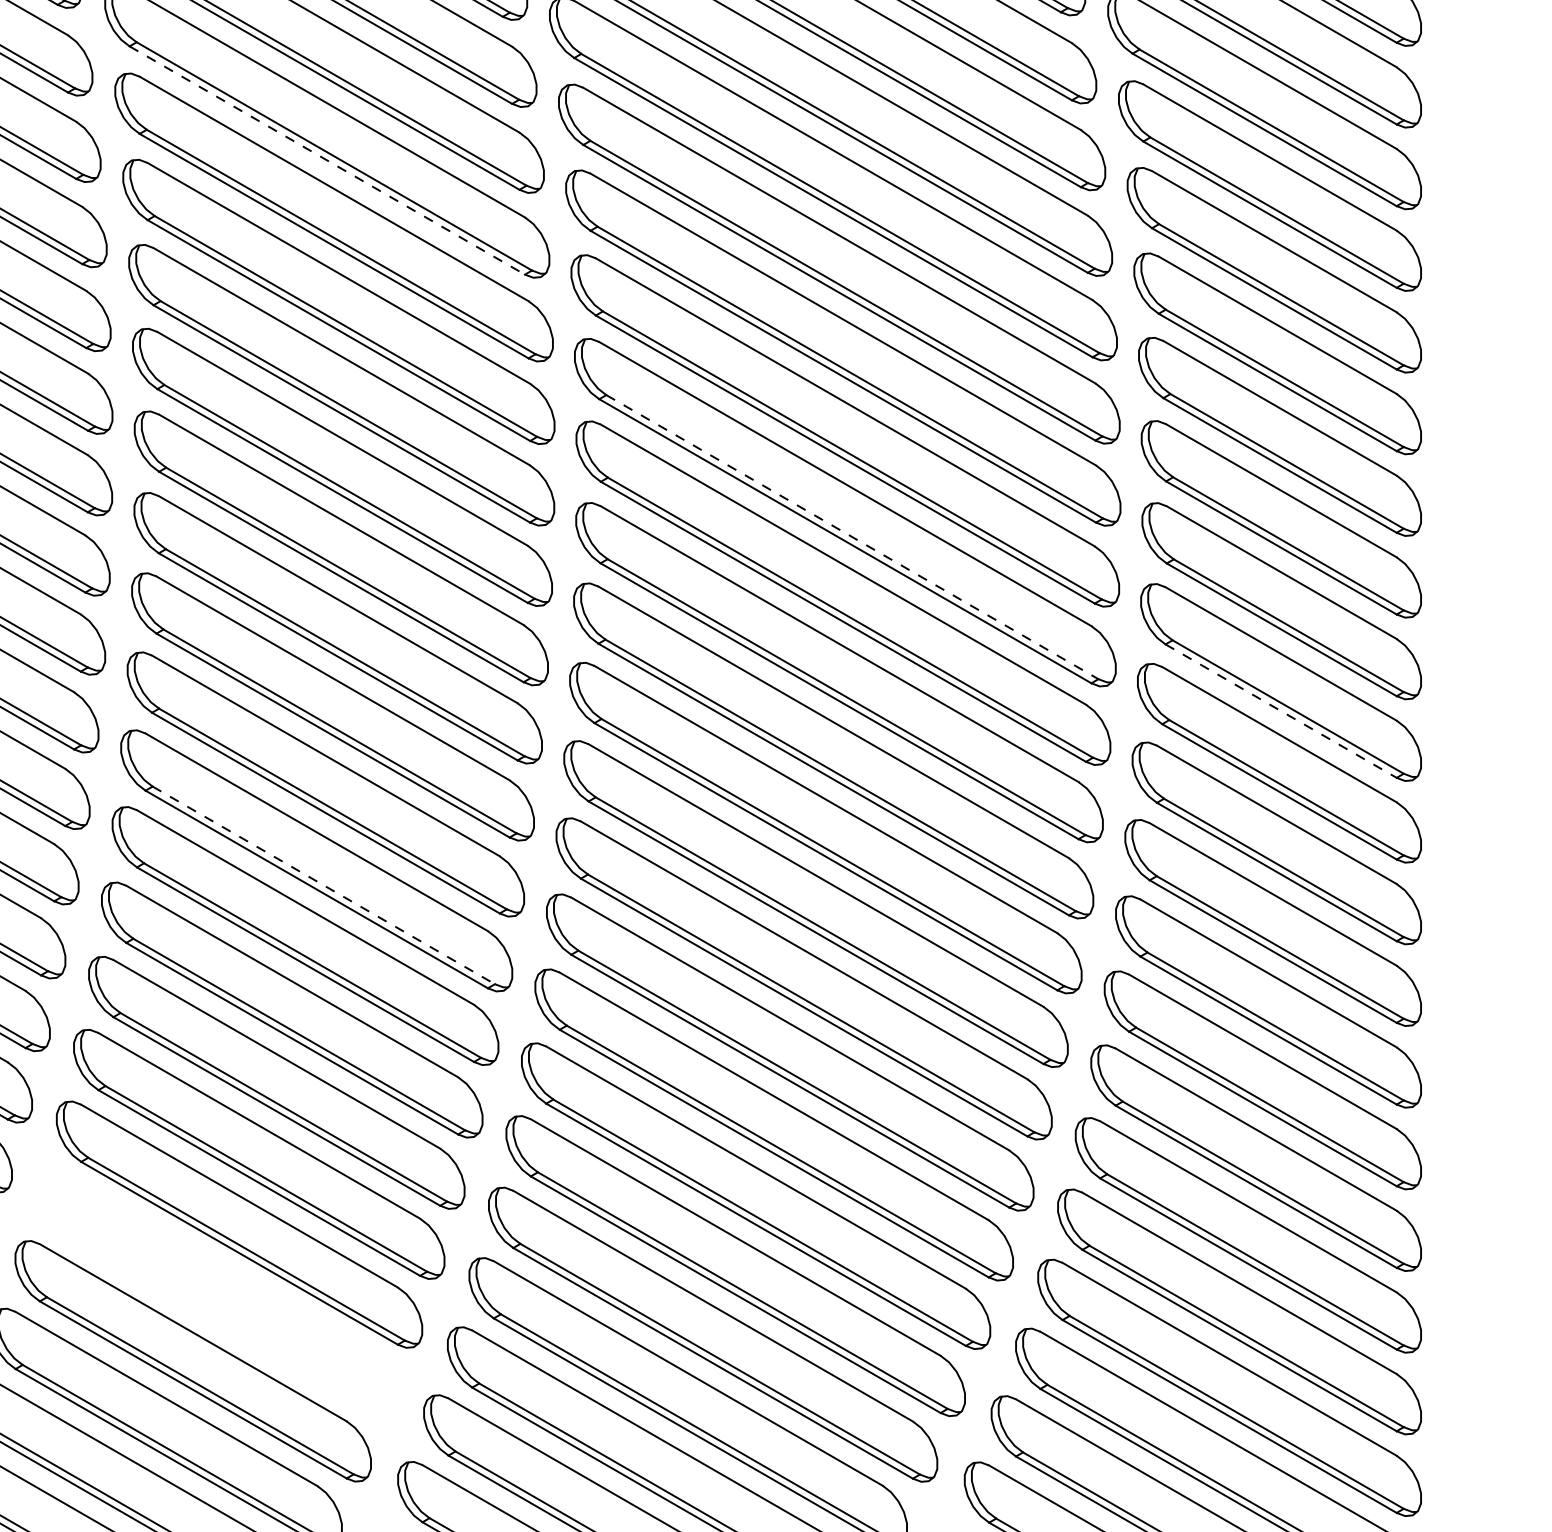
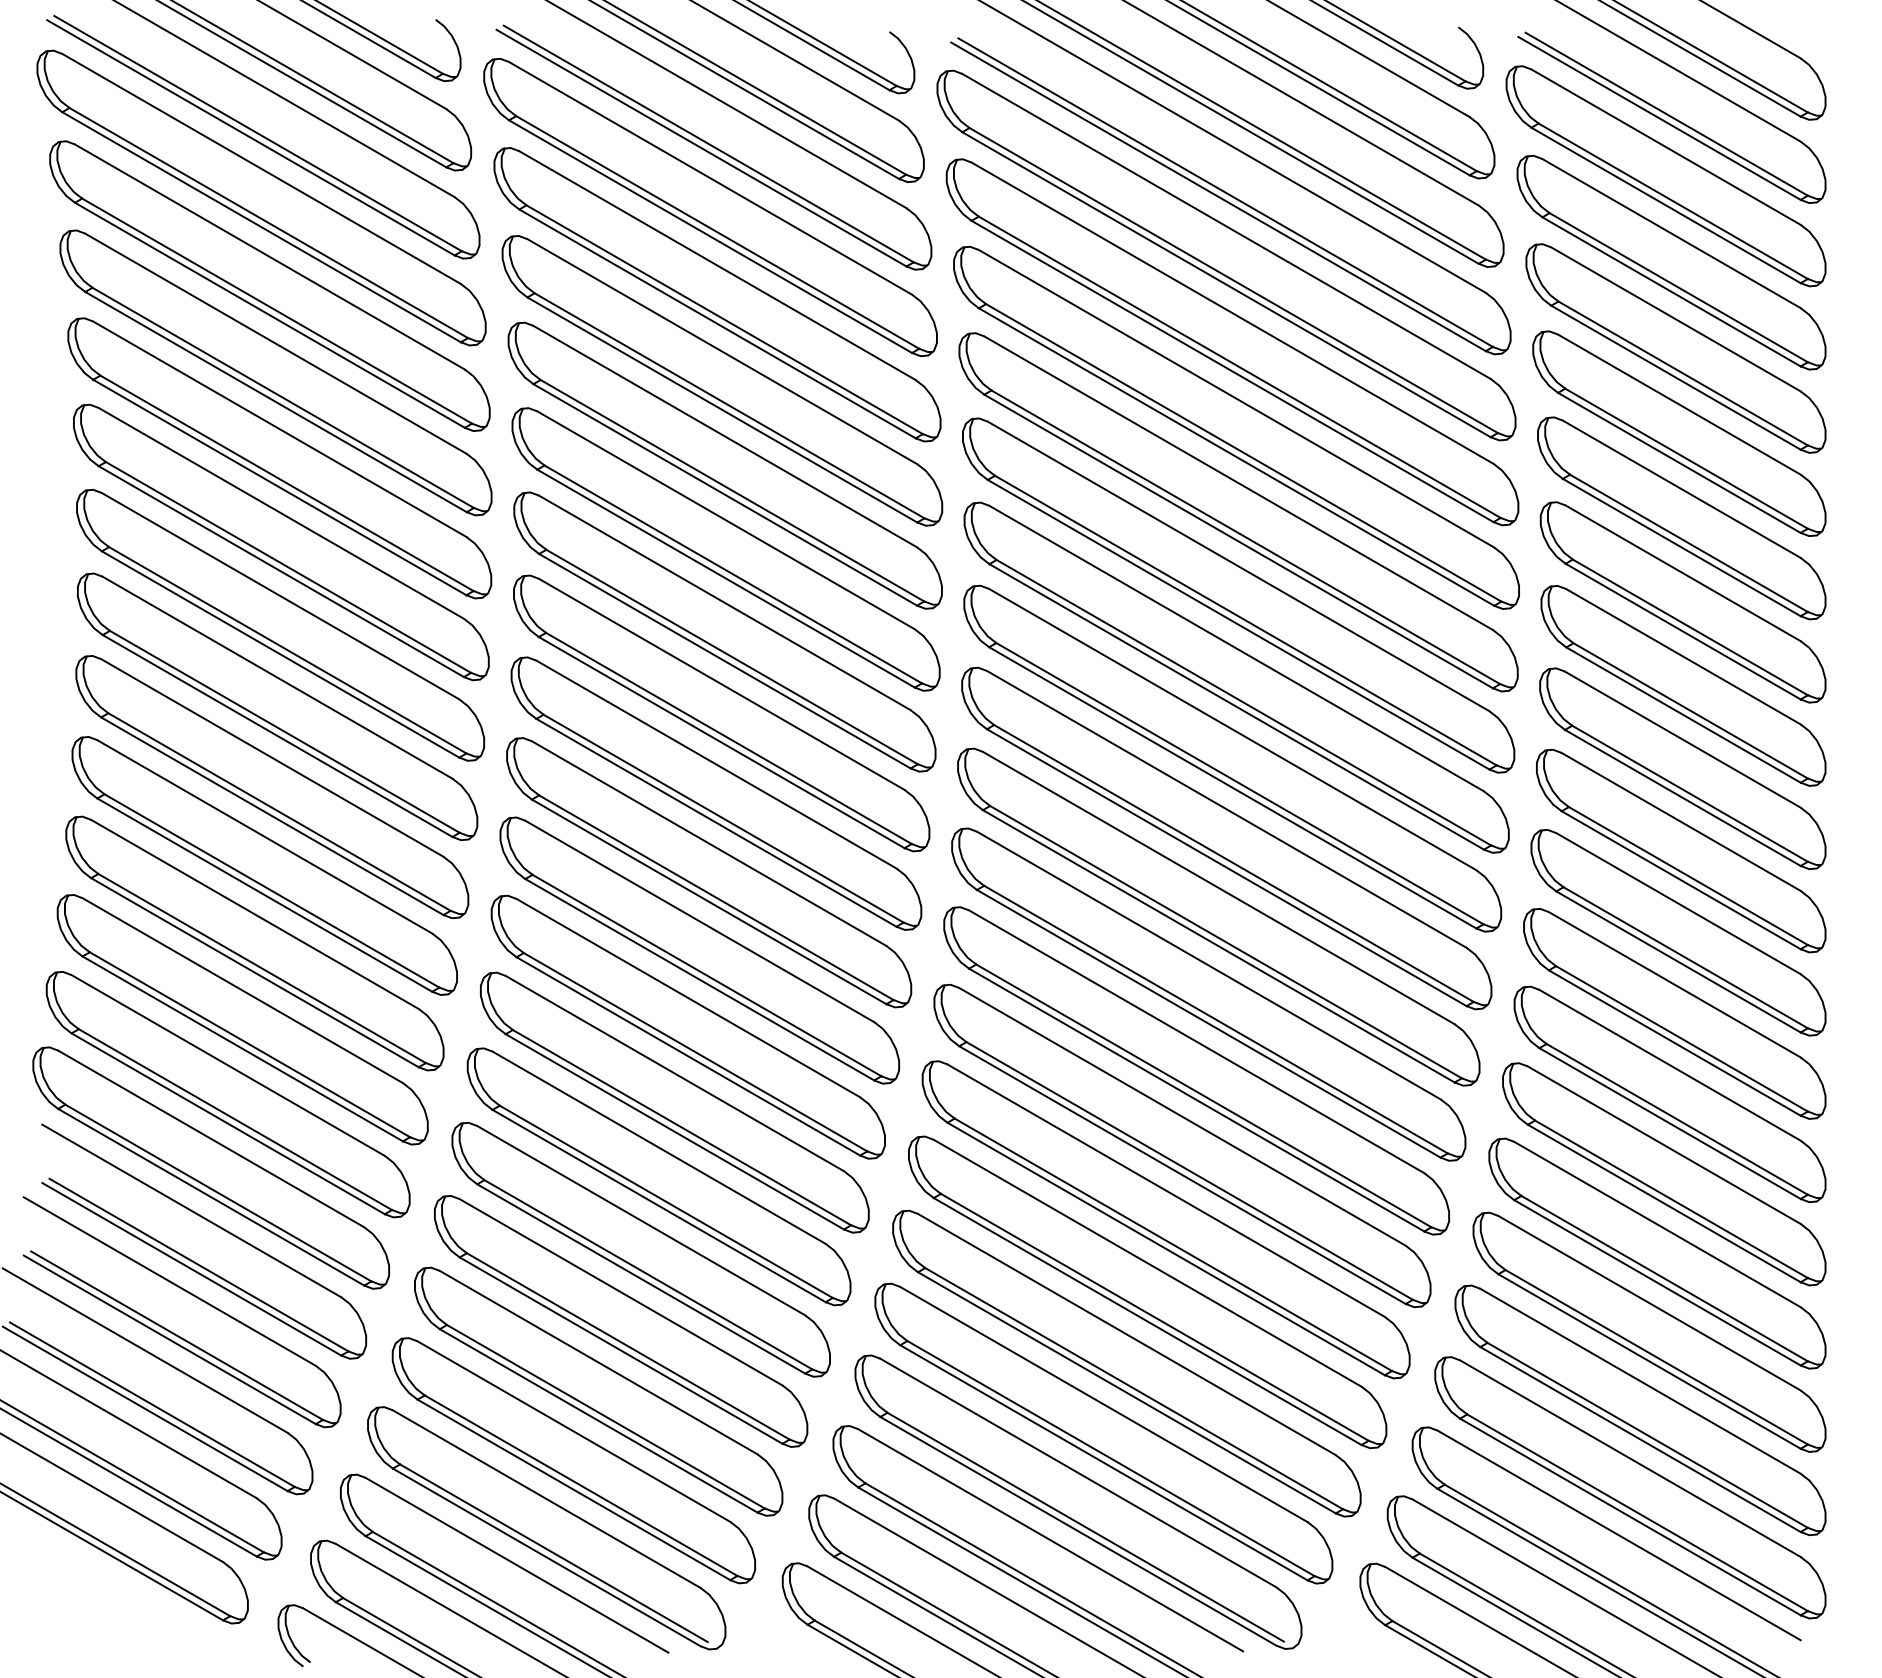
line: (327, 160) -> (710, 236), dashed -> solid
line: (852, 537) -> (1245, 620), dashed -> solid
line: (1281, 711) -> (1683, 798), dashed -> solid
line: (324, 885) -> (707, 975), dashed -> solid
part: (217, 1293) -> (598, 1391), added

